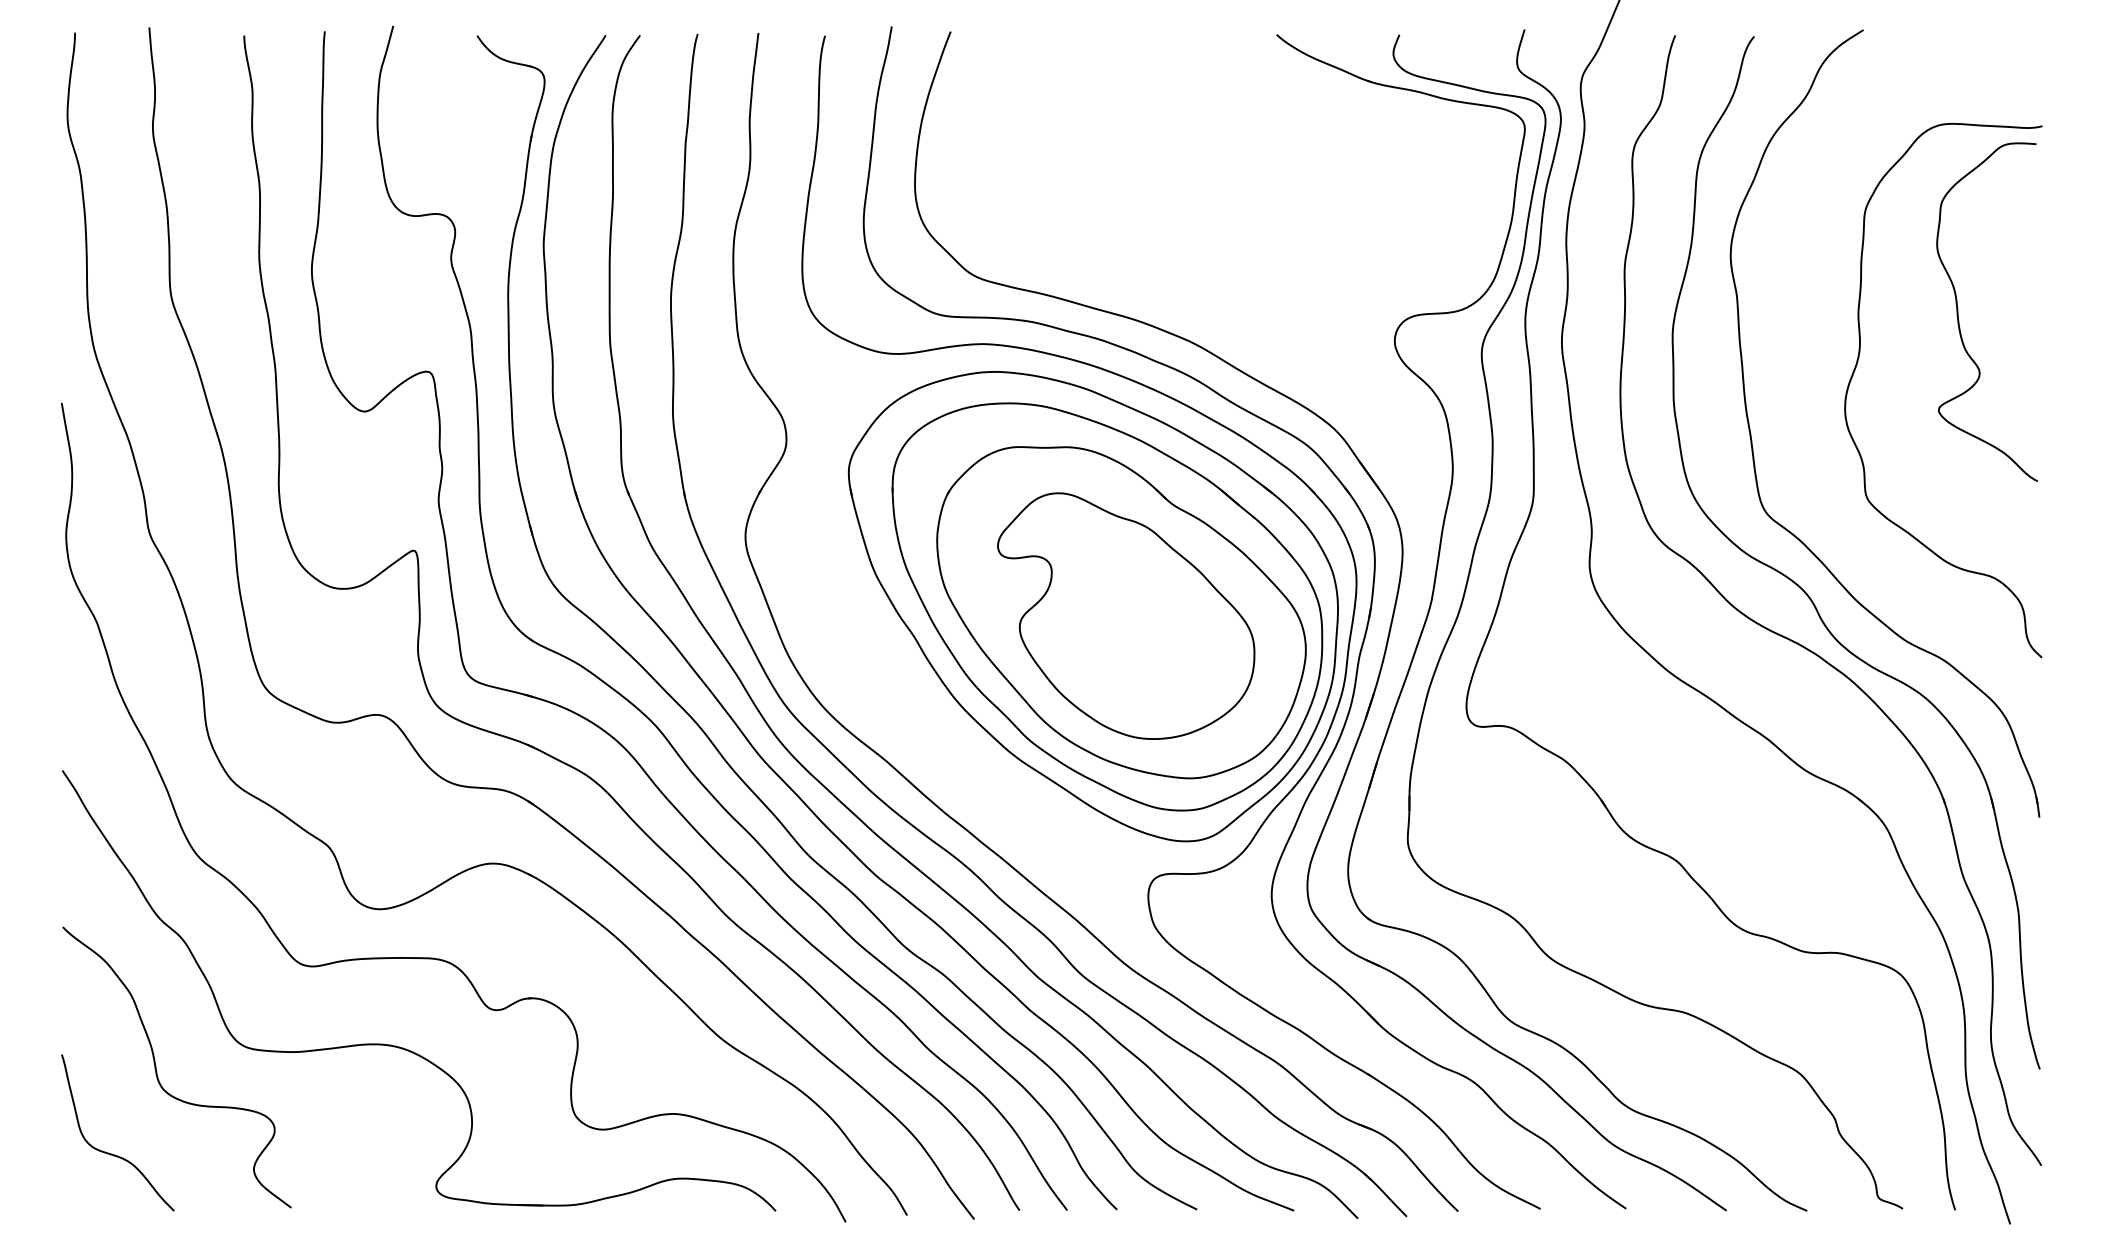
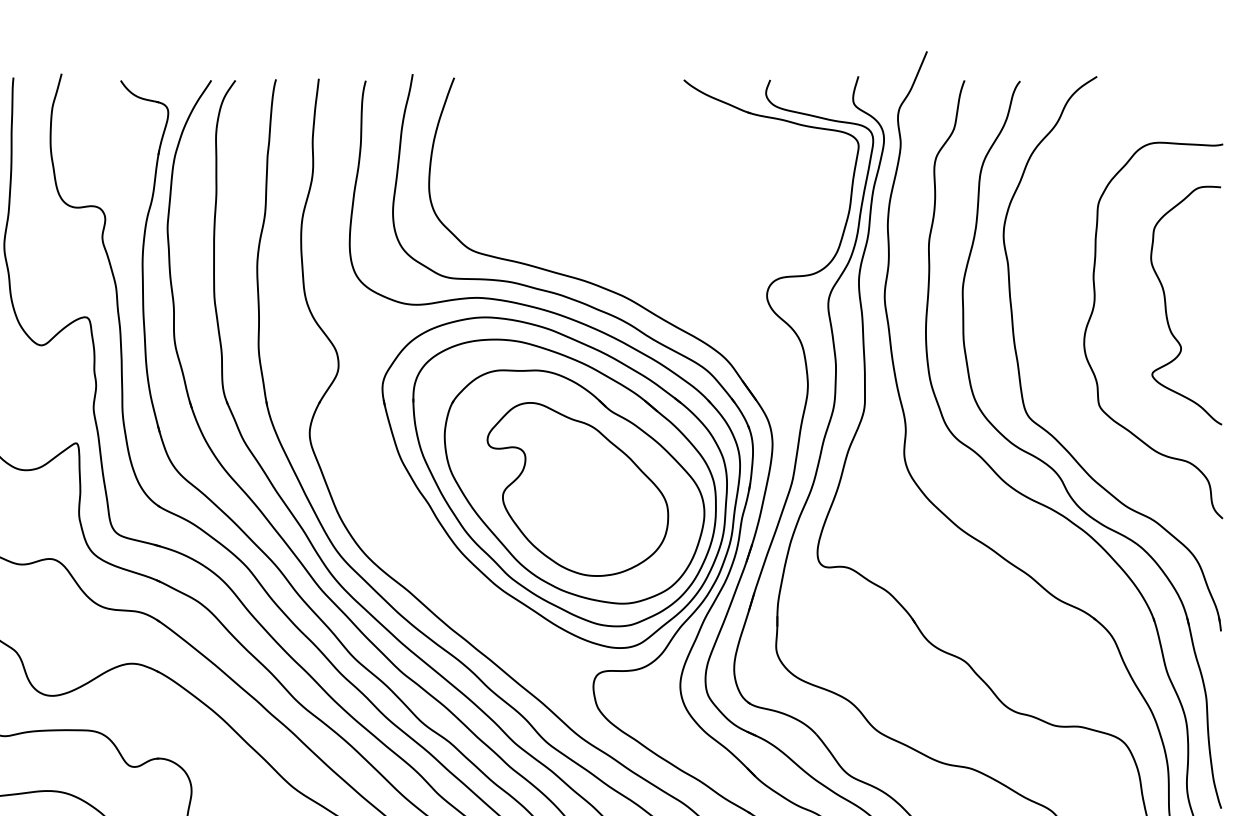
curve: (1958, 311) -> (1166, 305), moved

